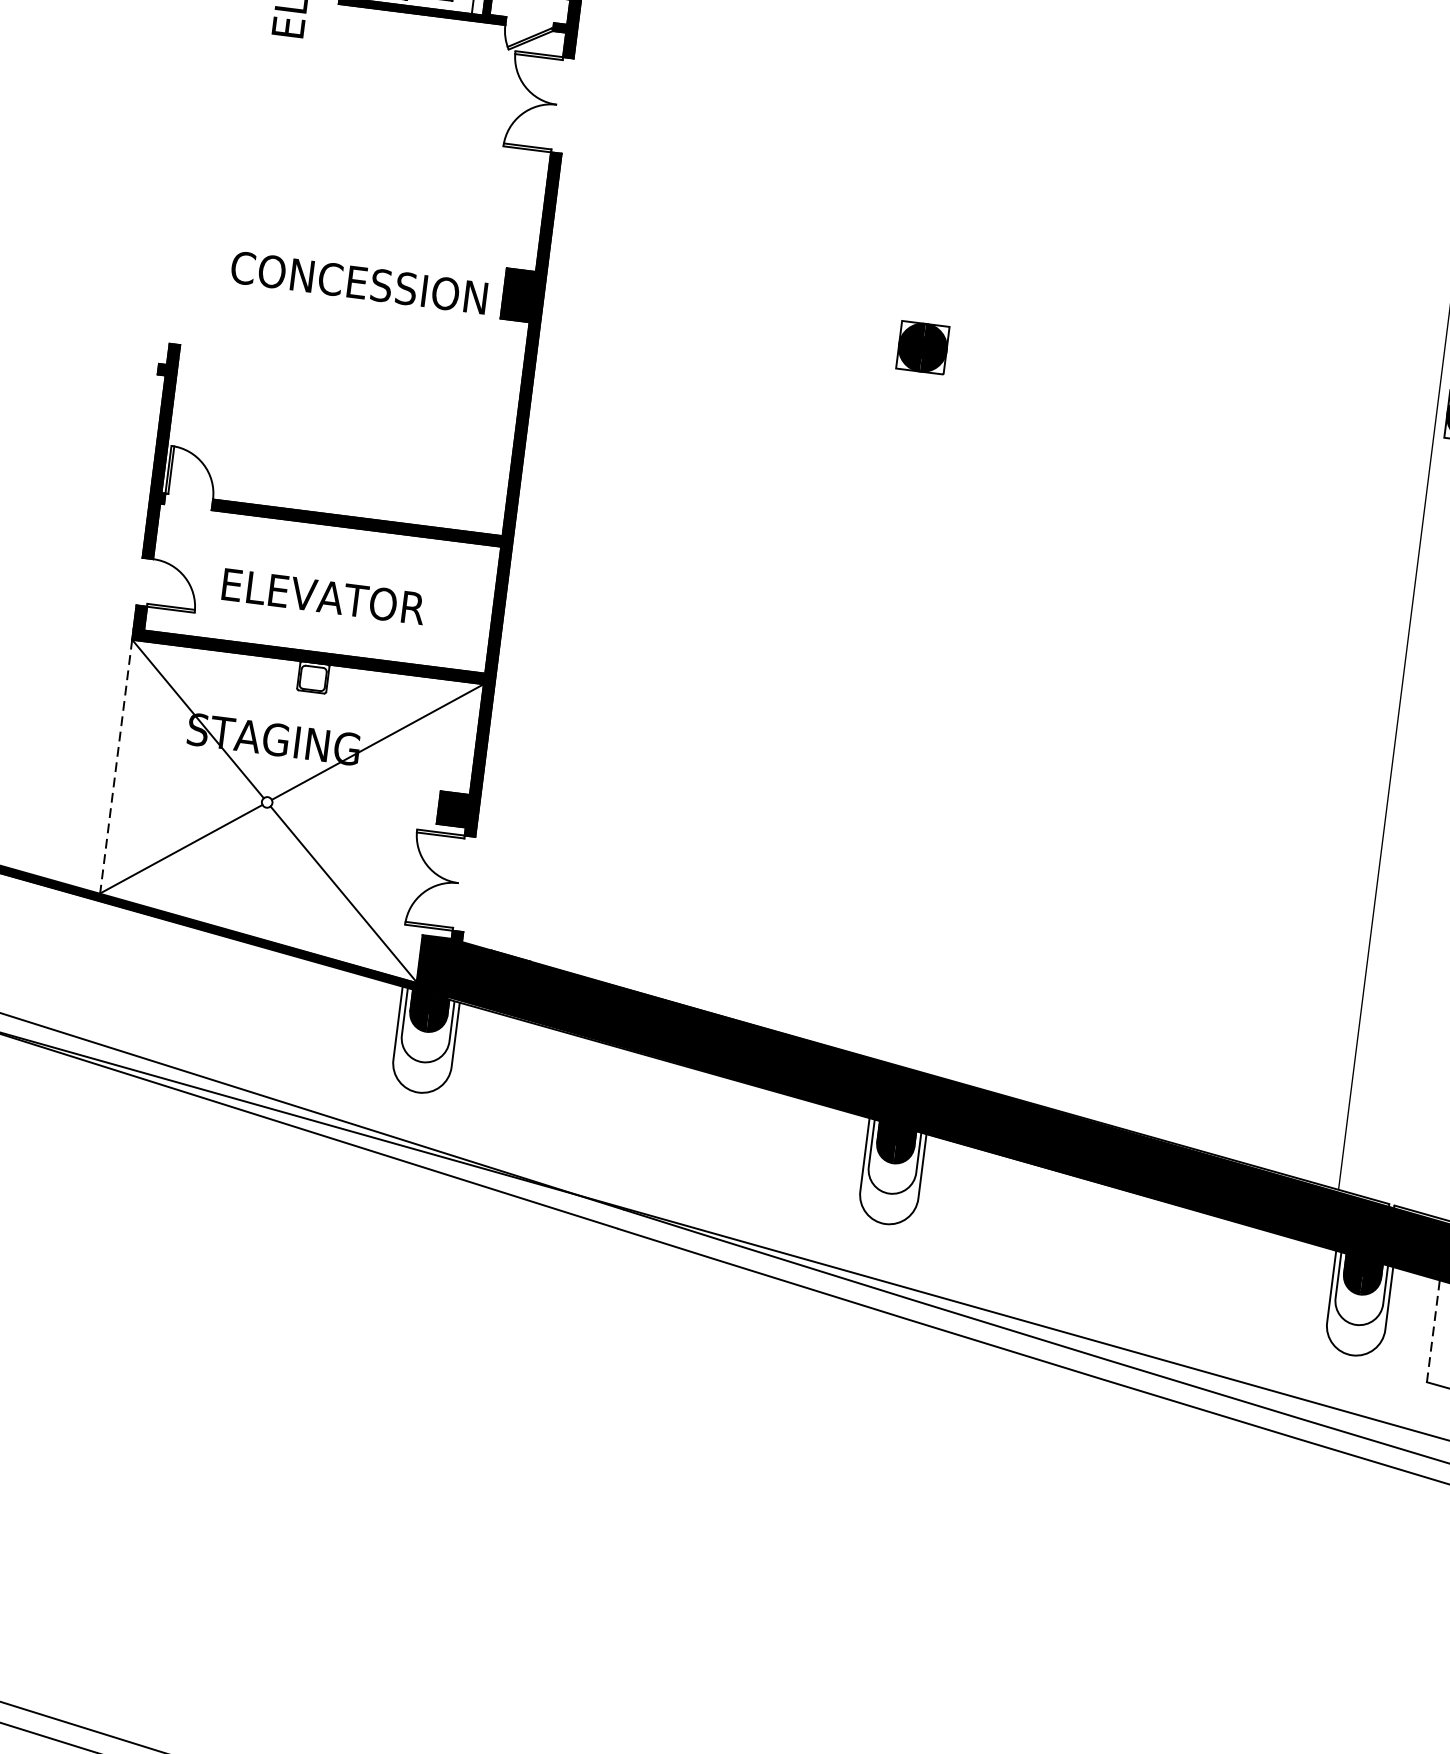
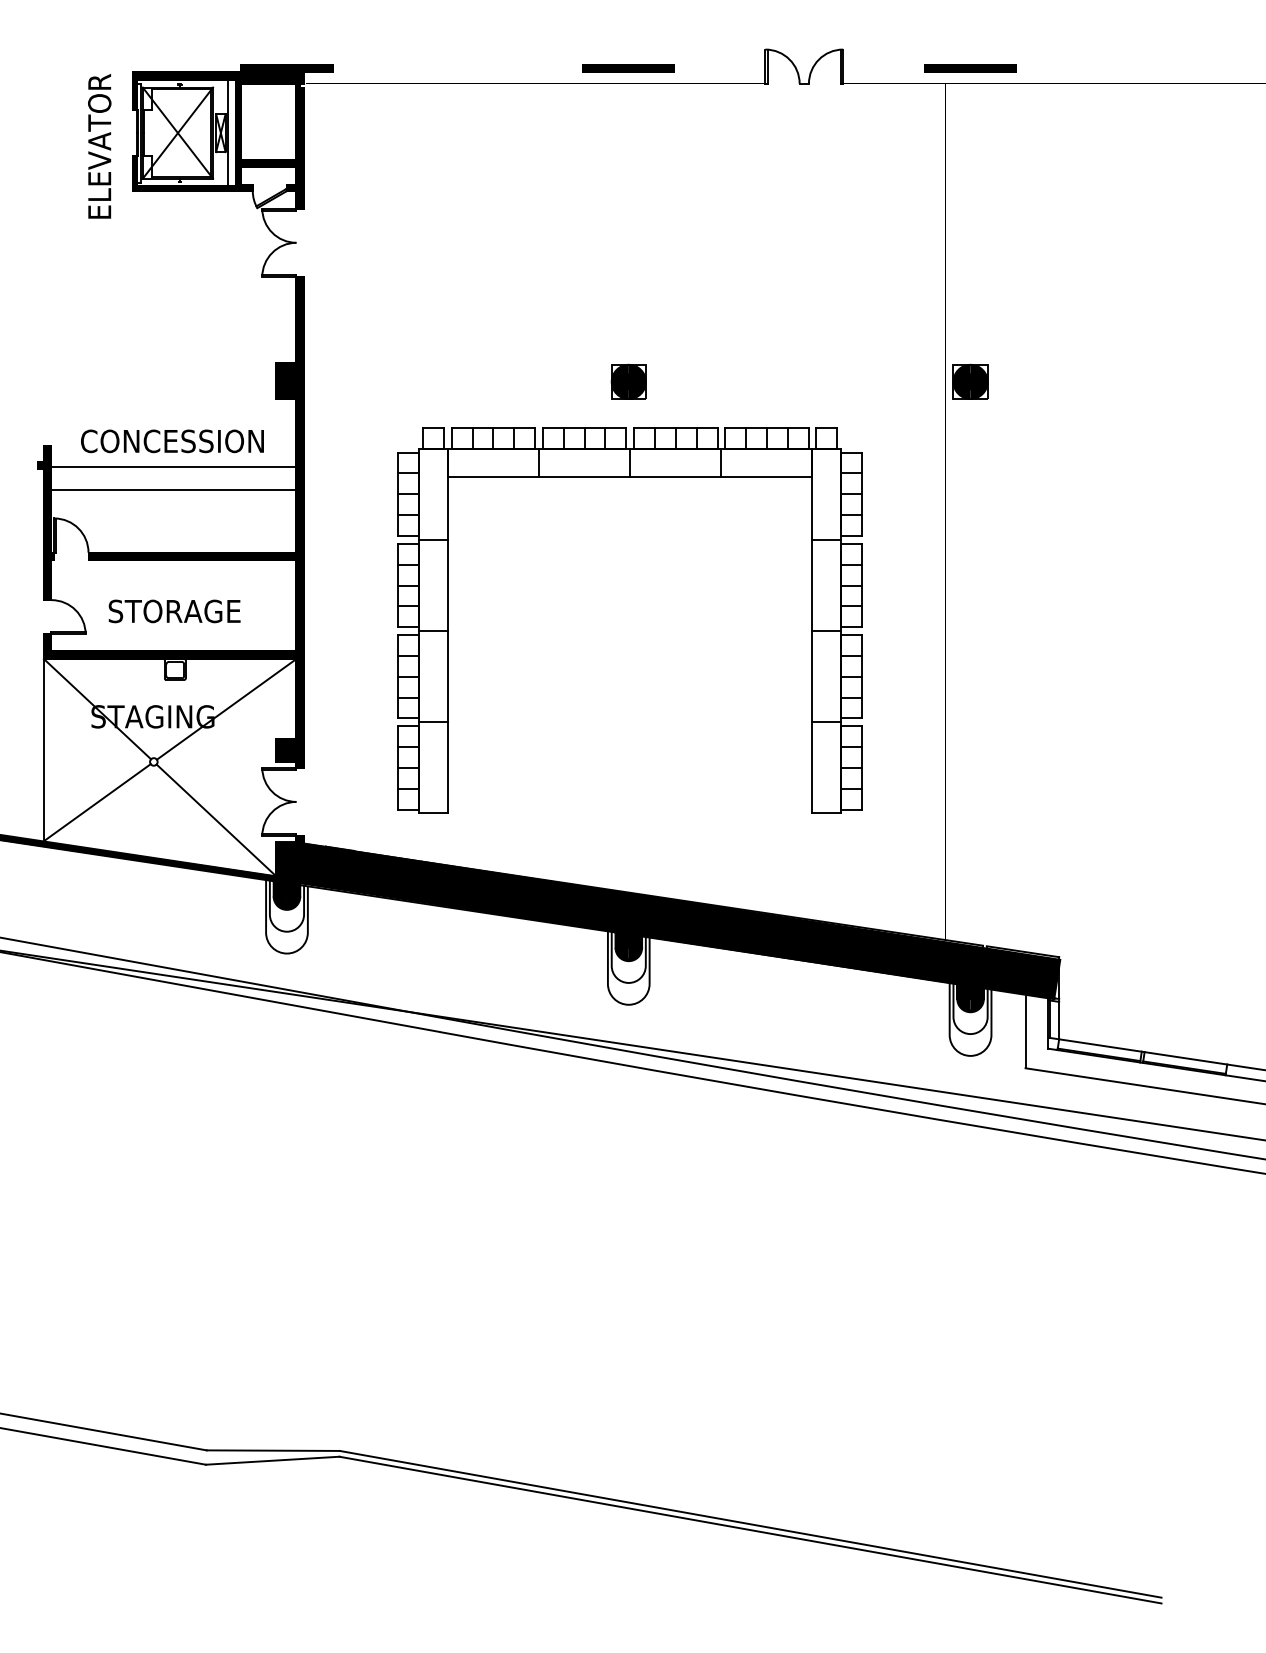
text: (359, 282) -> (172, 441), moved
part: (922, 347) -> (628, 381), moved
line: (346, 395) -> (173, 467), added
line: (342, 426) -> (173, 489), added
part: (979, 490) -> (629, 477), added
text: (323, 596) -> (175, 611), ELEVATOR -> STORAGE
line: (115, 767) -> (43, 750), dashed -> solid
line: (1433, 1329) -> (1025, 1030), dashed -> solid

